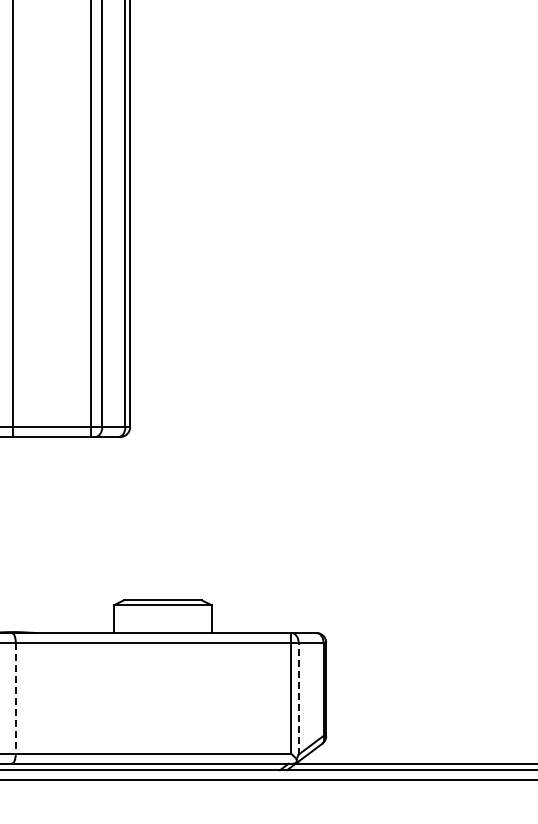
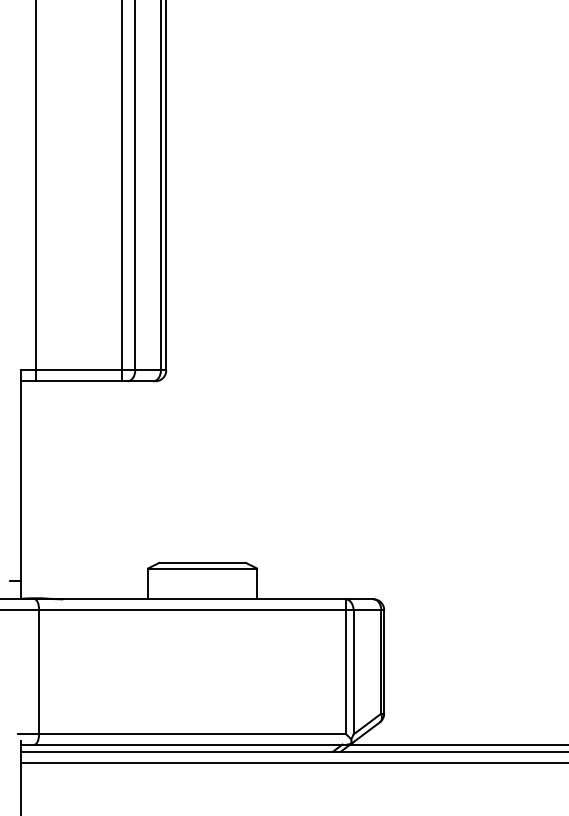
line: (15, 698) -> (38, 672), dashed -> solid
line: (298, 698) -> (353, 672), dashed -> solid

